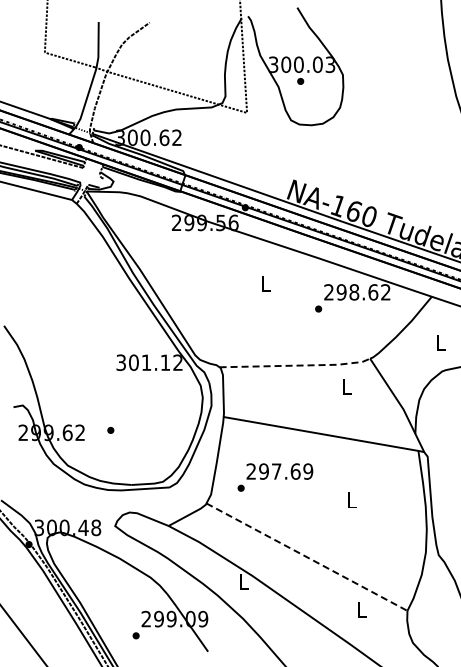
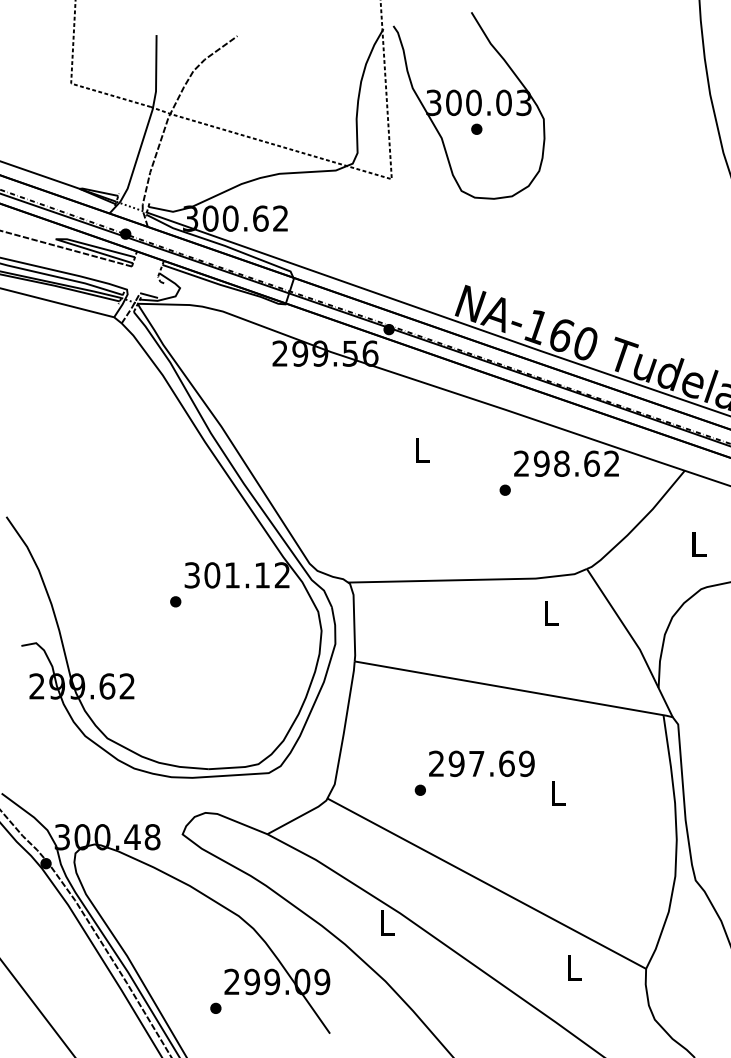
line: (297, 365) -> (471, 579), dashed -> solid
part: (110, 430) -> (175, 601), moved
text: (275, 477) -> (474, 773), moved
line: (306, 557) -> (486, 884), dashed -> solid

